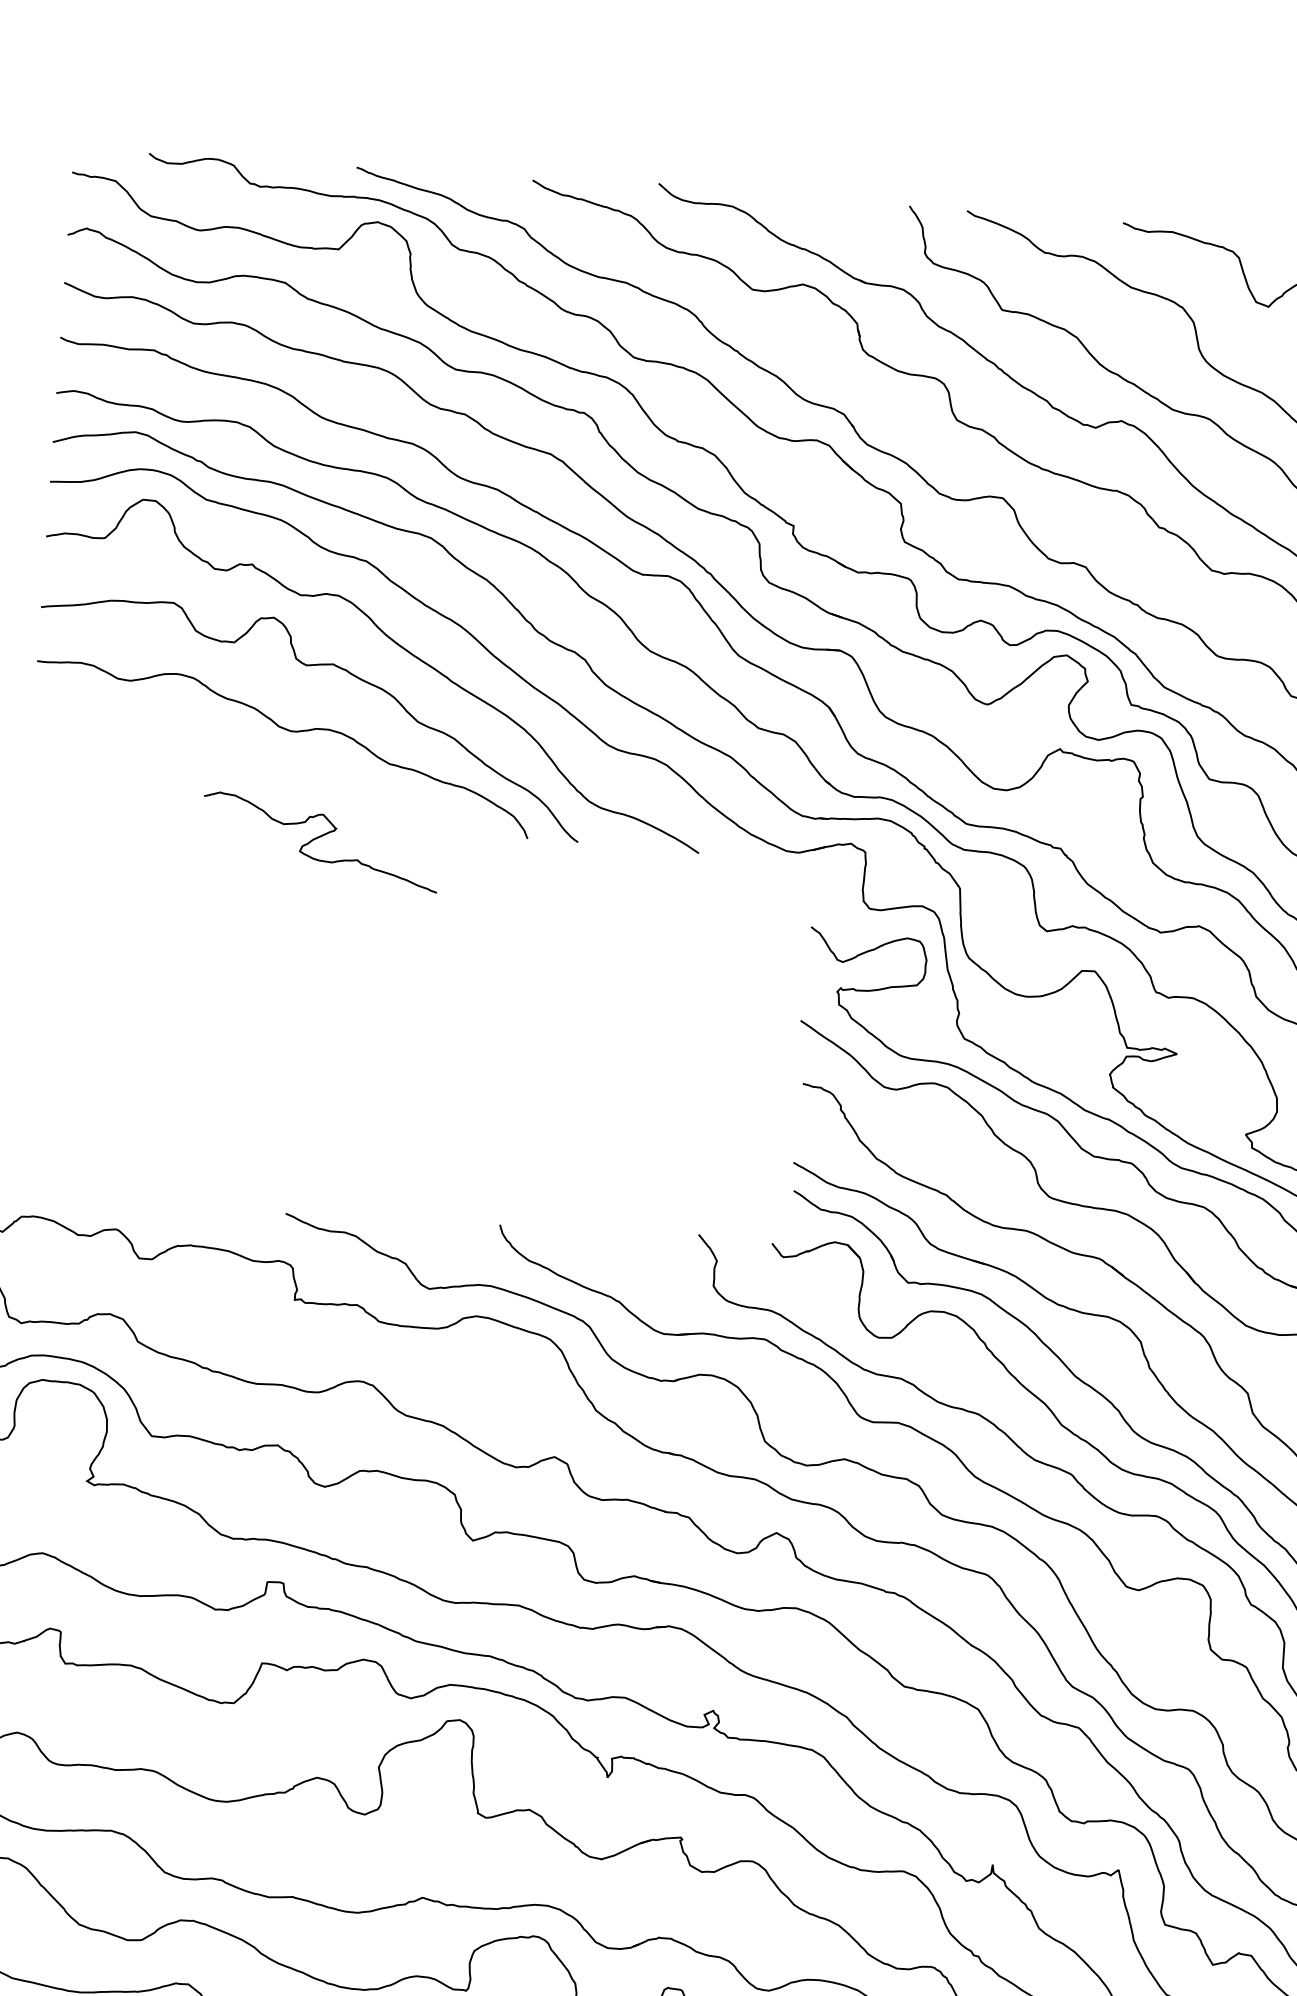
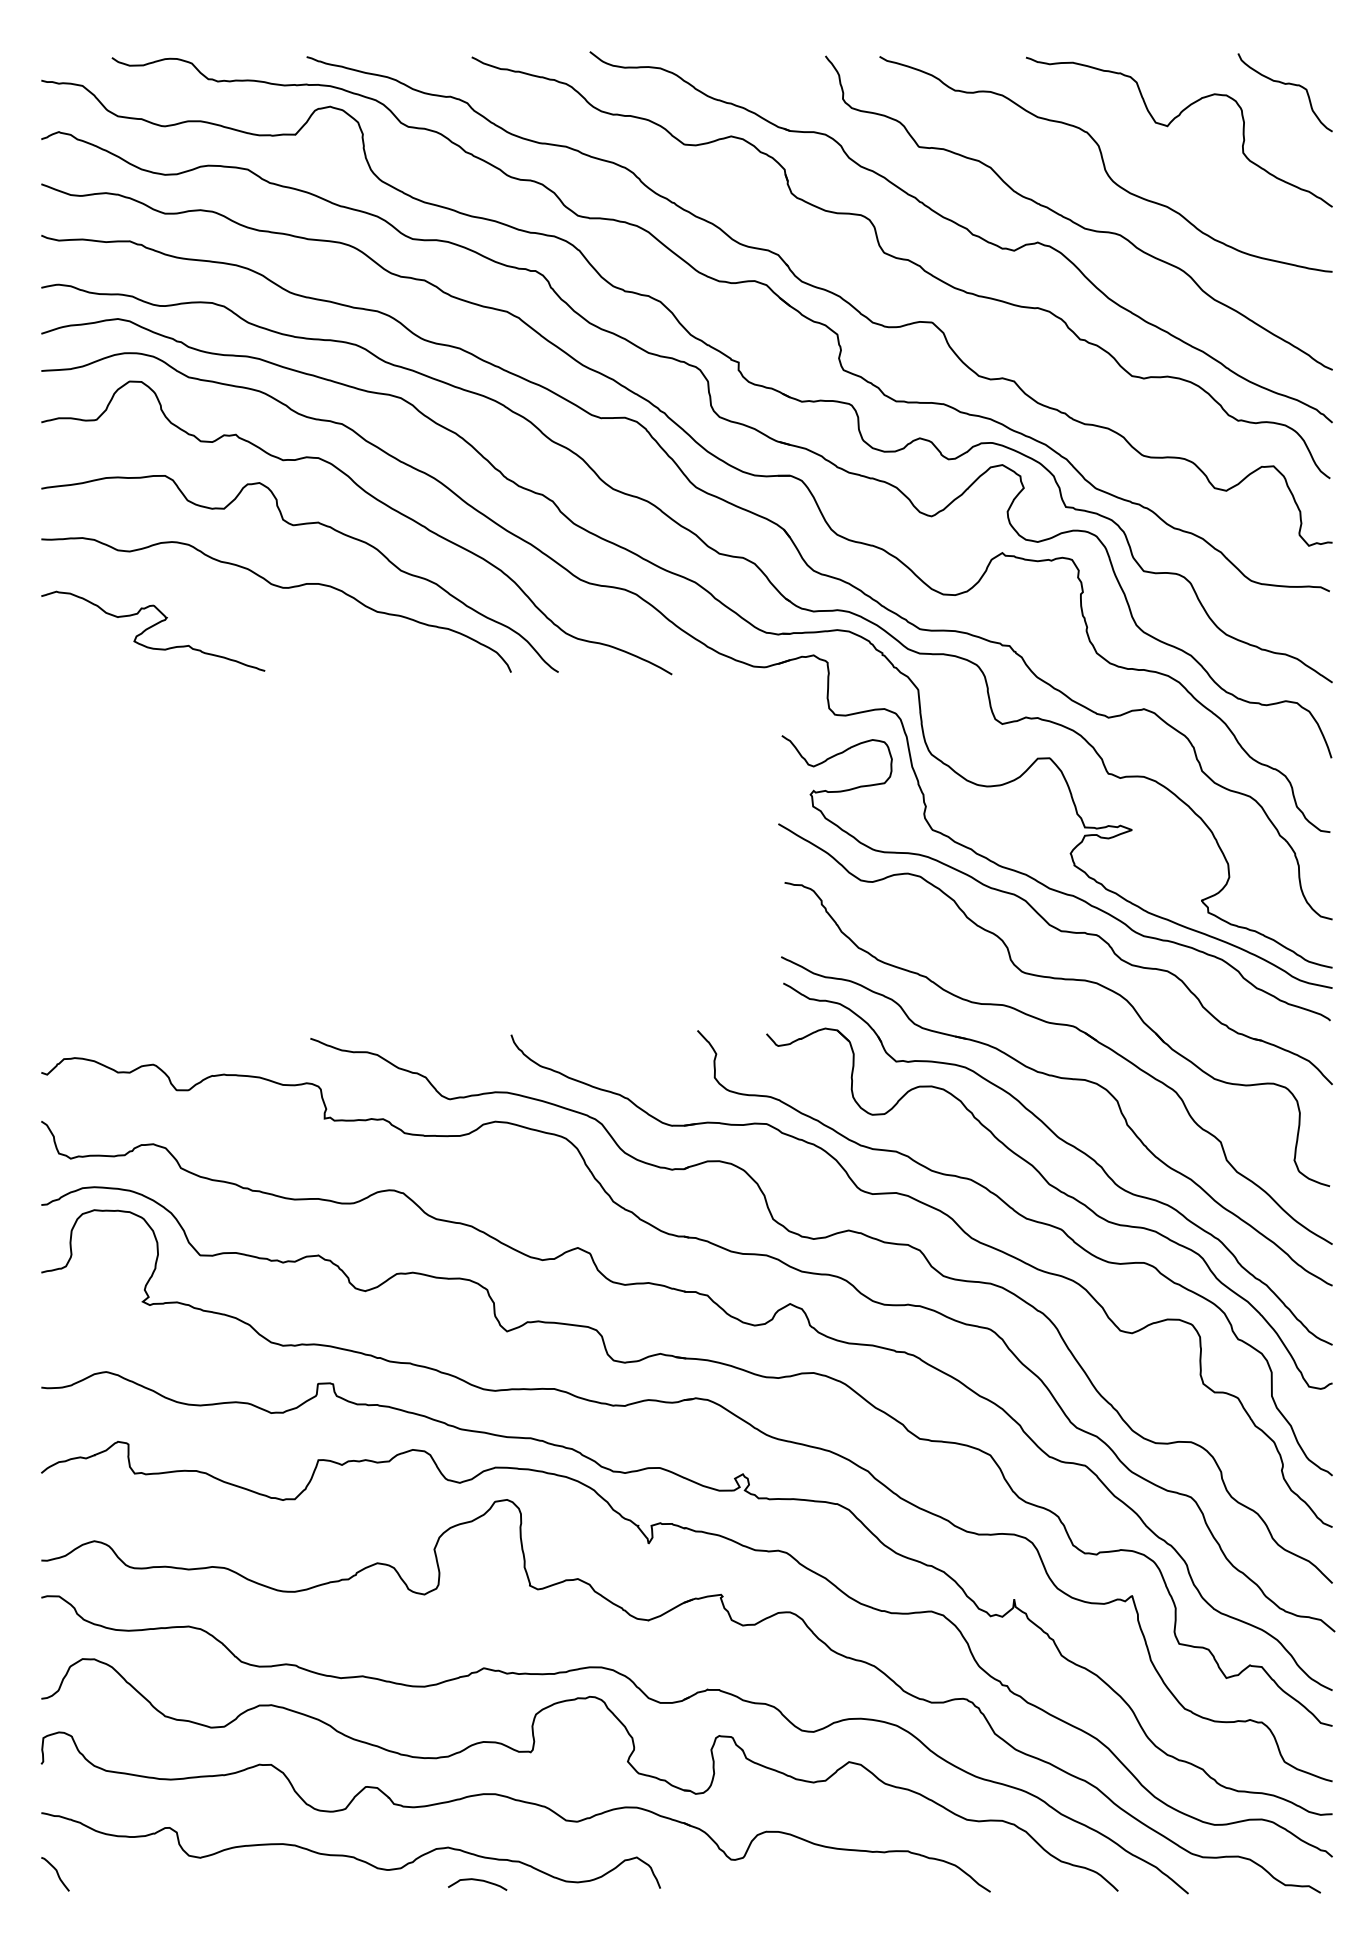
curve: (320, 837) -> (152, 627), moved

